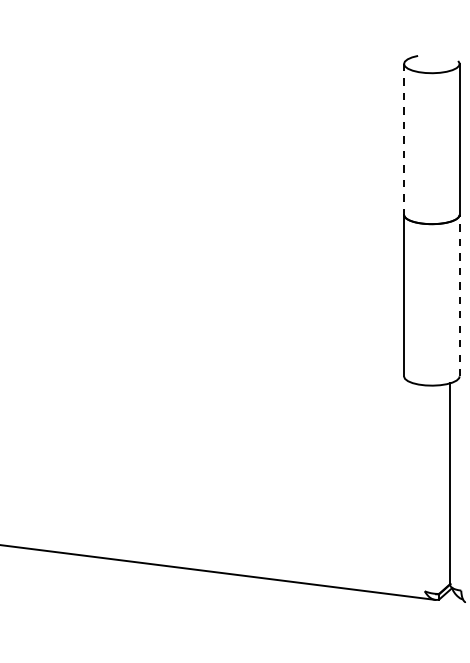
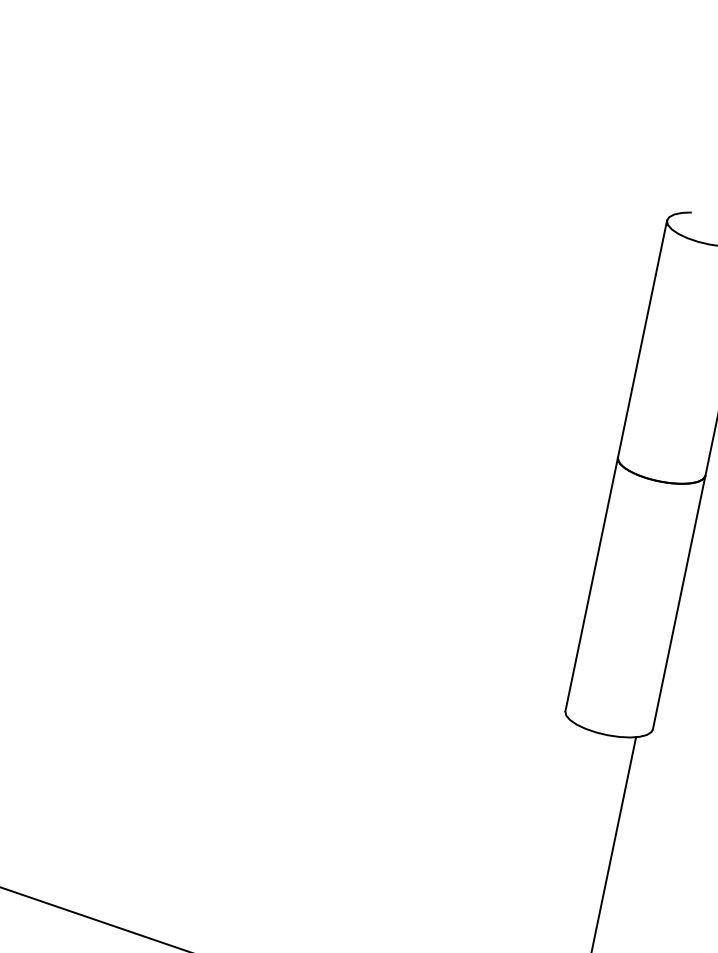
line: (404, 139) -> (643, 339), dashed -> solid
line: (459, 295) -> (678, 602), dashed -> solid

